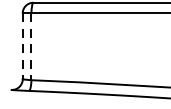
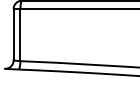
line: (22, 47) -> (13, 35), dashed -> solid
line: (31, 47) -> (20, 35), dashed -> solid

